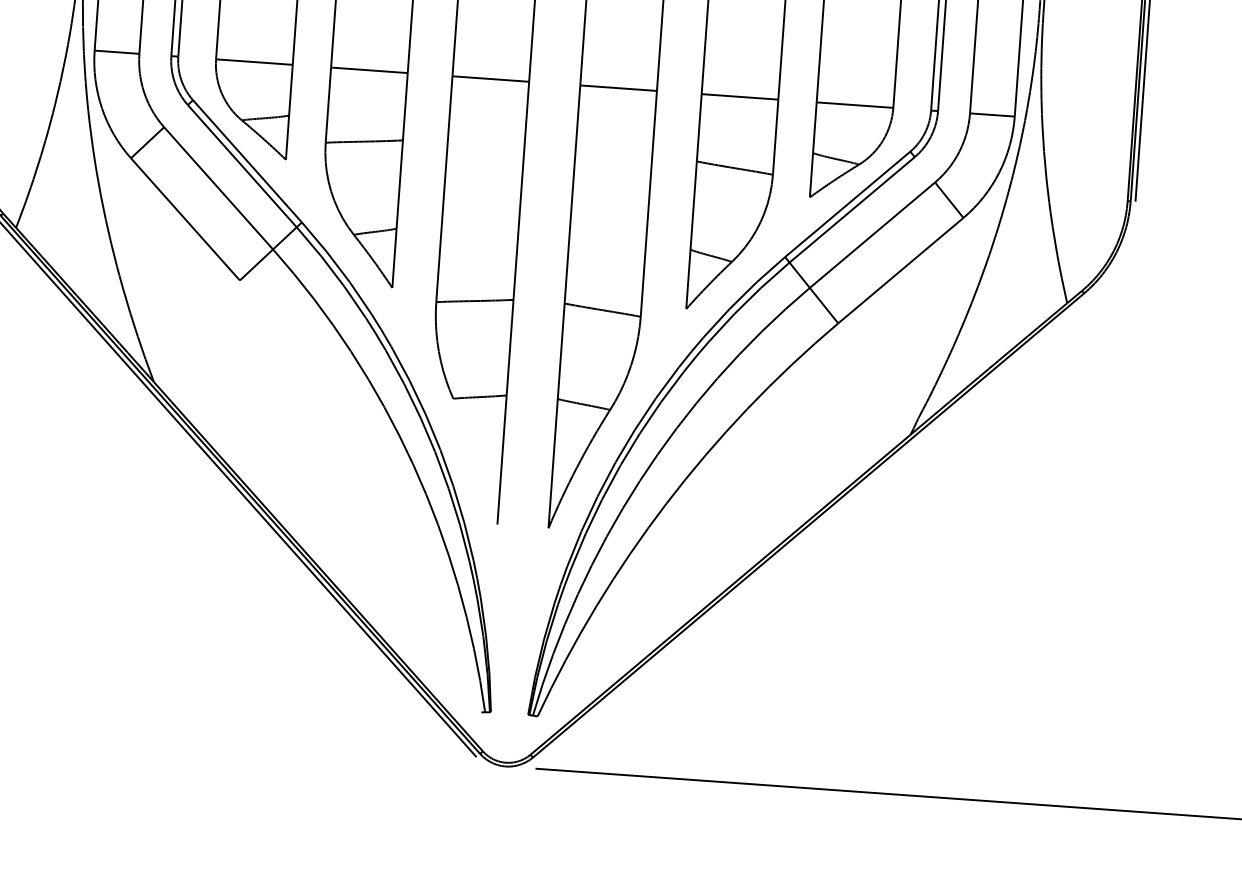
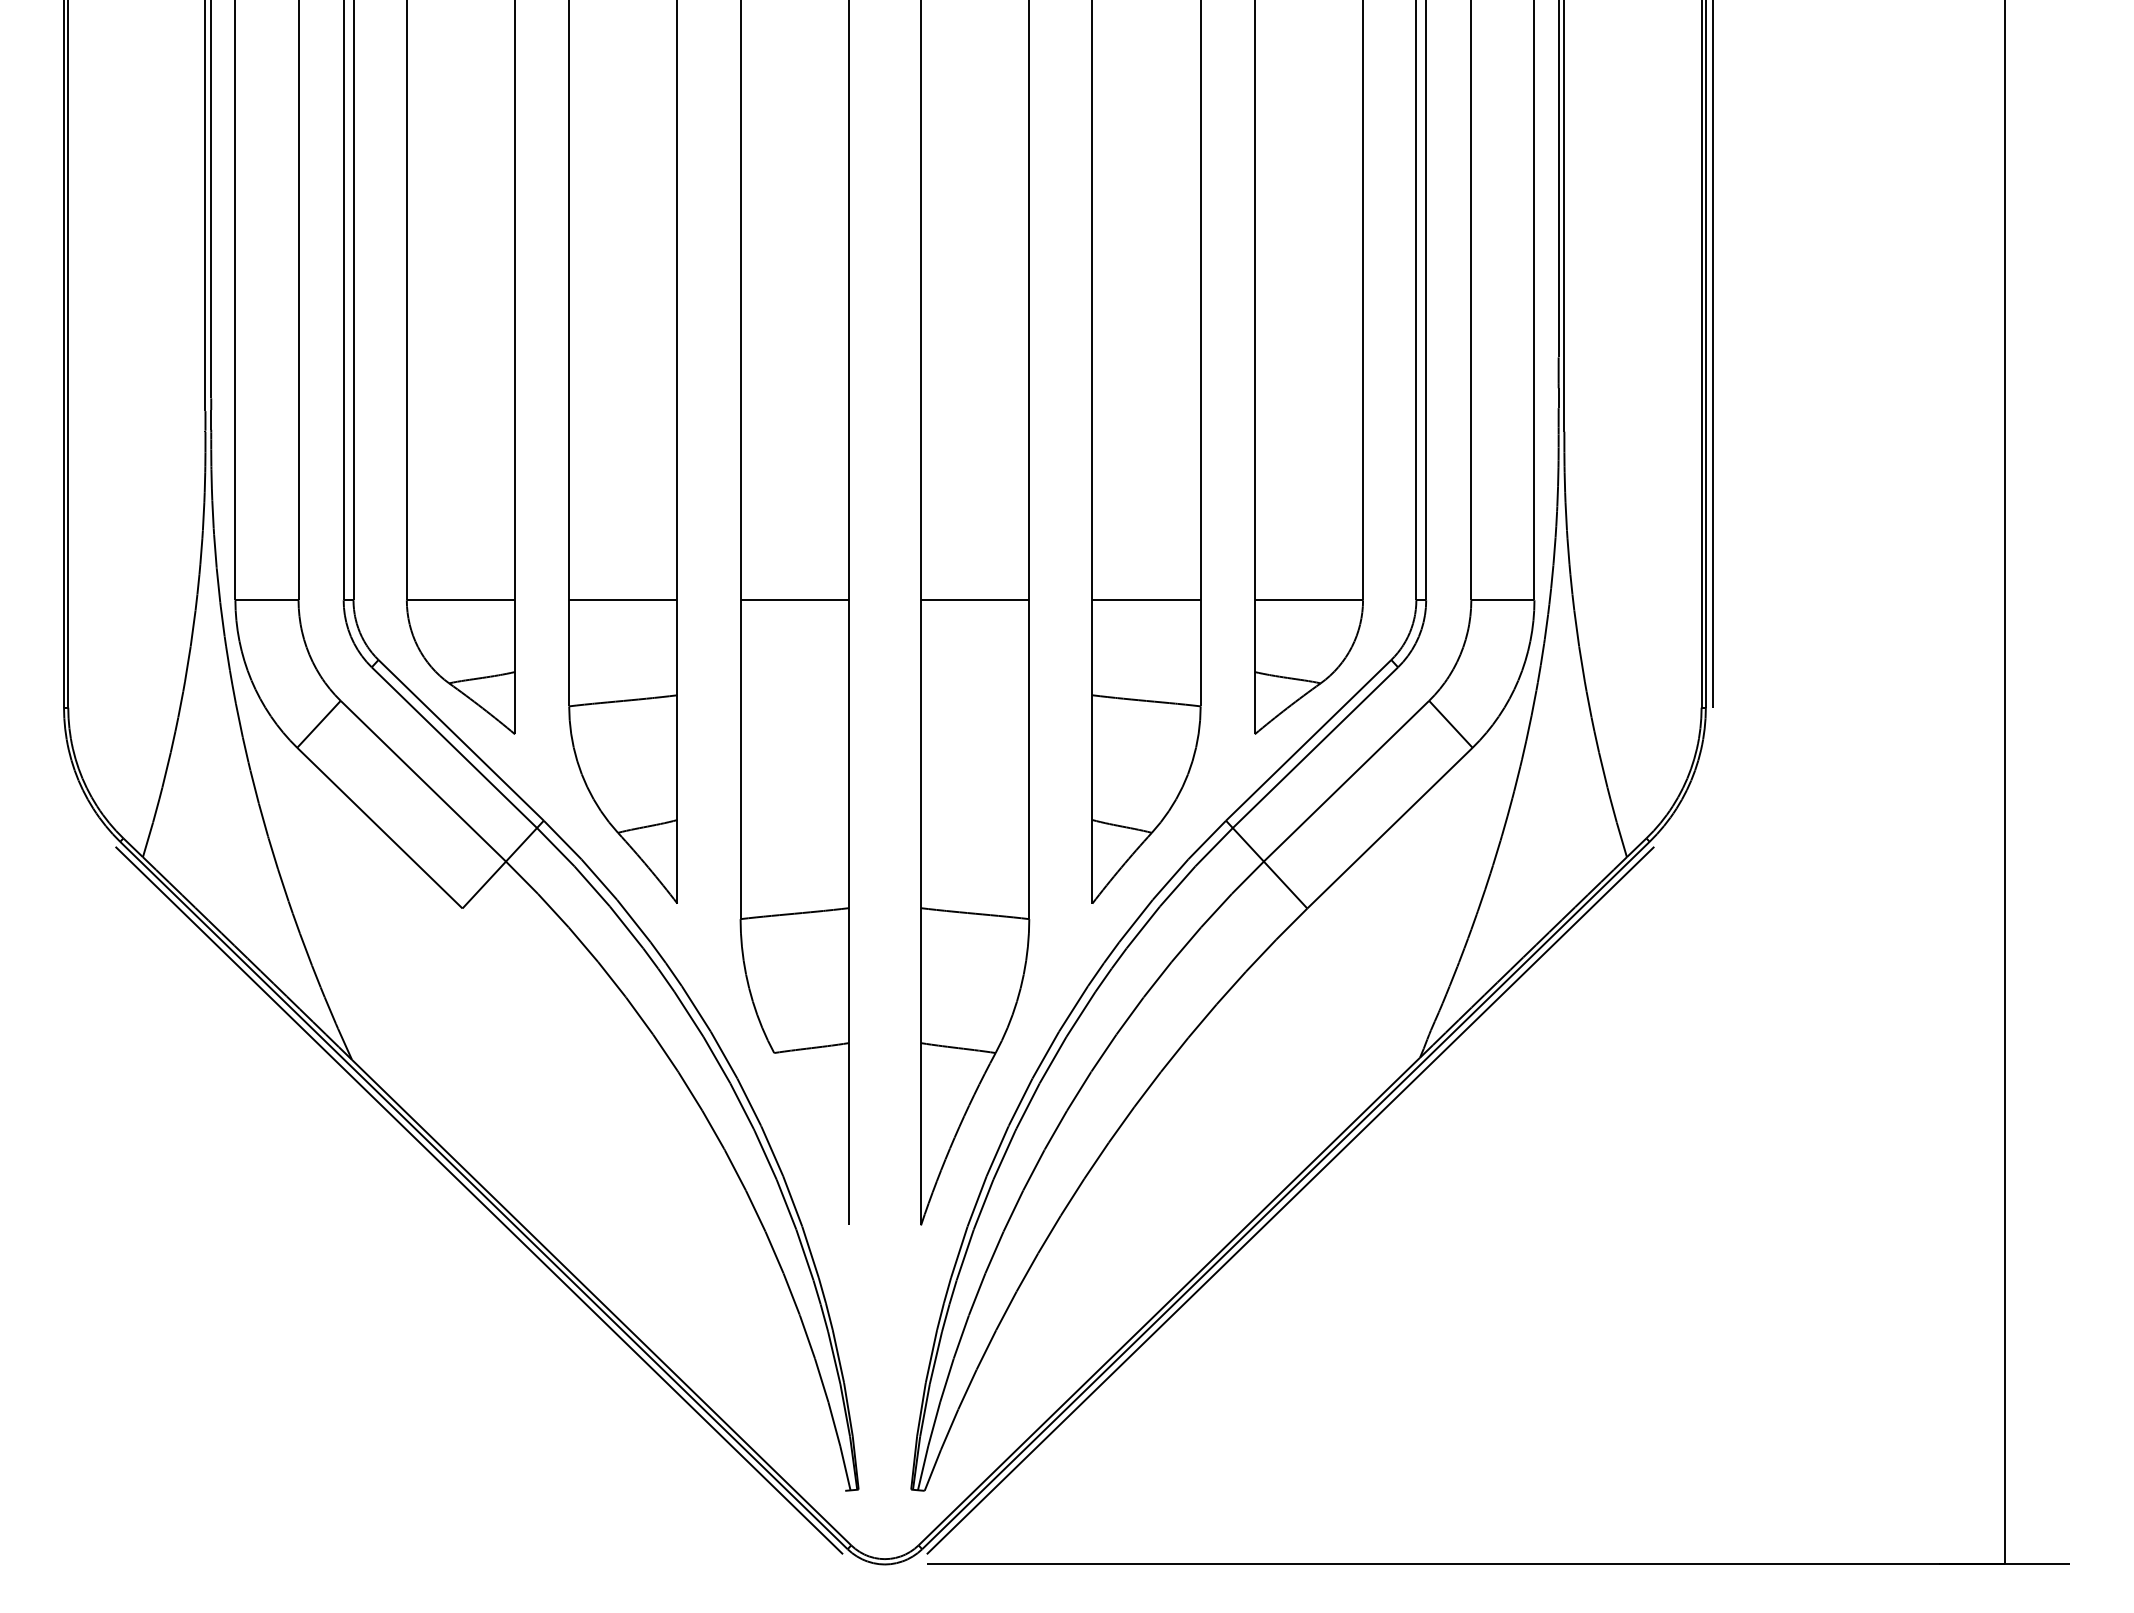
line: (811, 529) -> (1290, 1200), added

